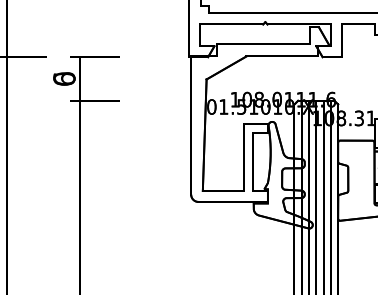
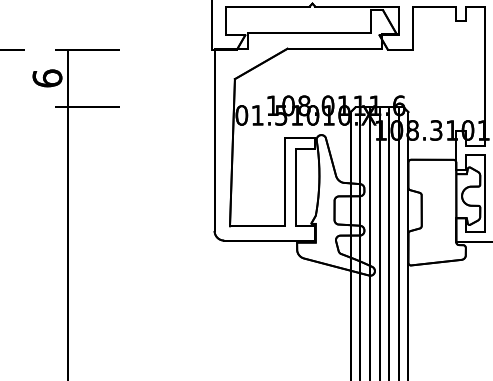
text: (64, 78) -> (47, 77), 0 -> 6

